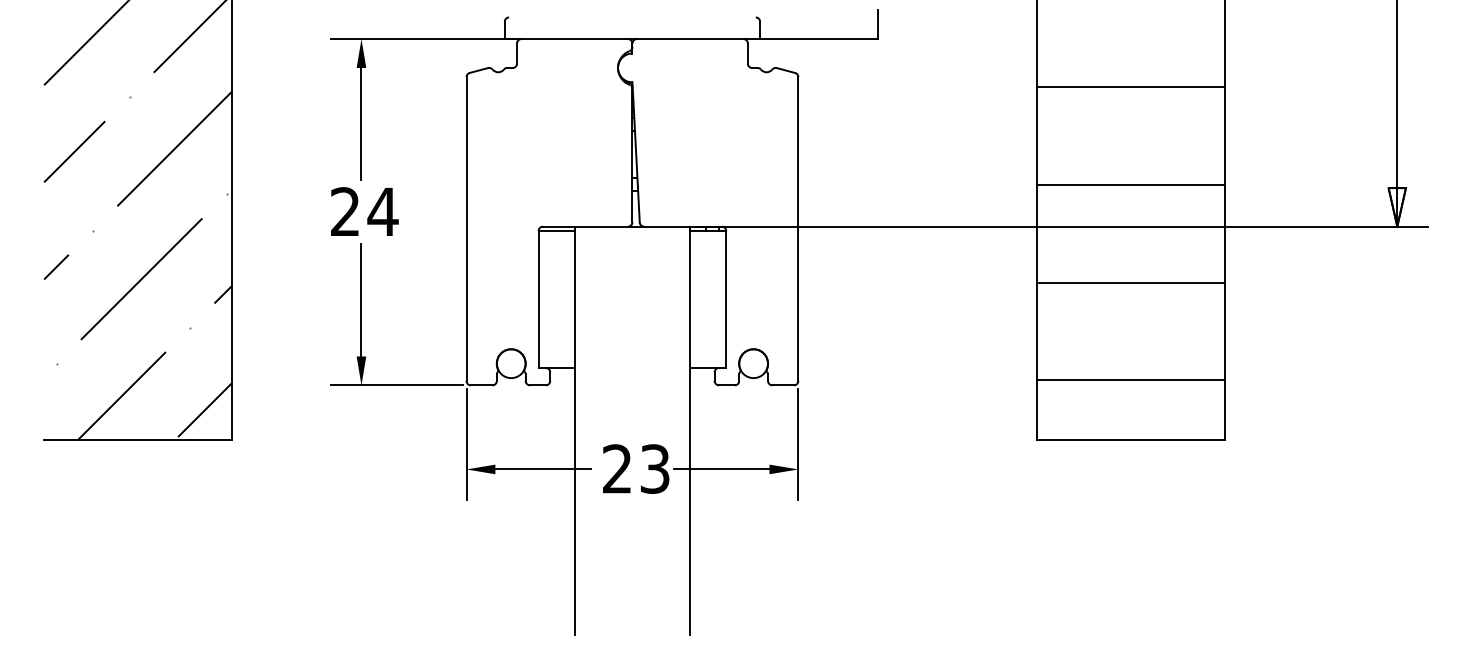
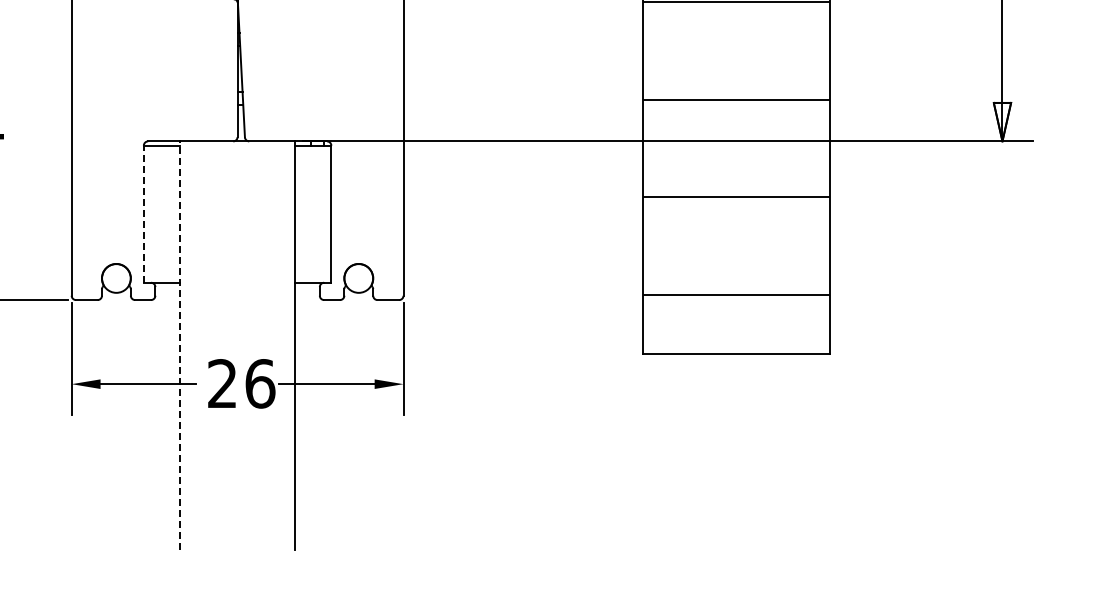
line: (538, 299) -> (143, 214), solid -> dashed
line: (574, 430) -> (179, 345), solid -> dashed
text: (655, 468) -> (260, 383), 23 -> 26

